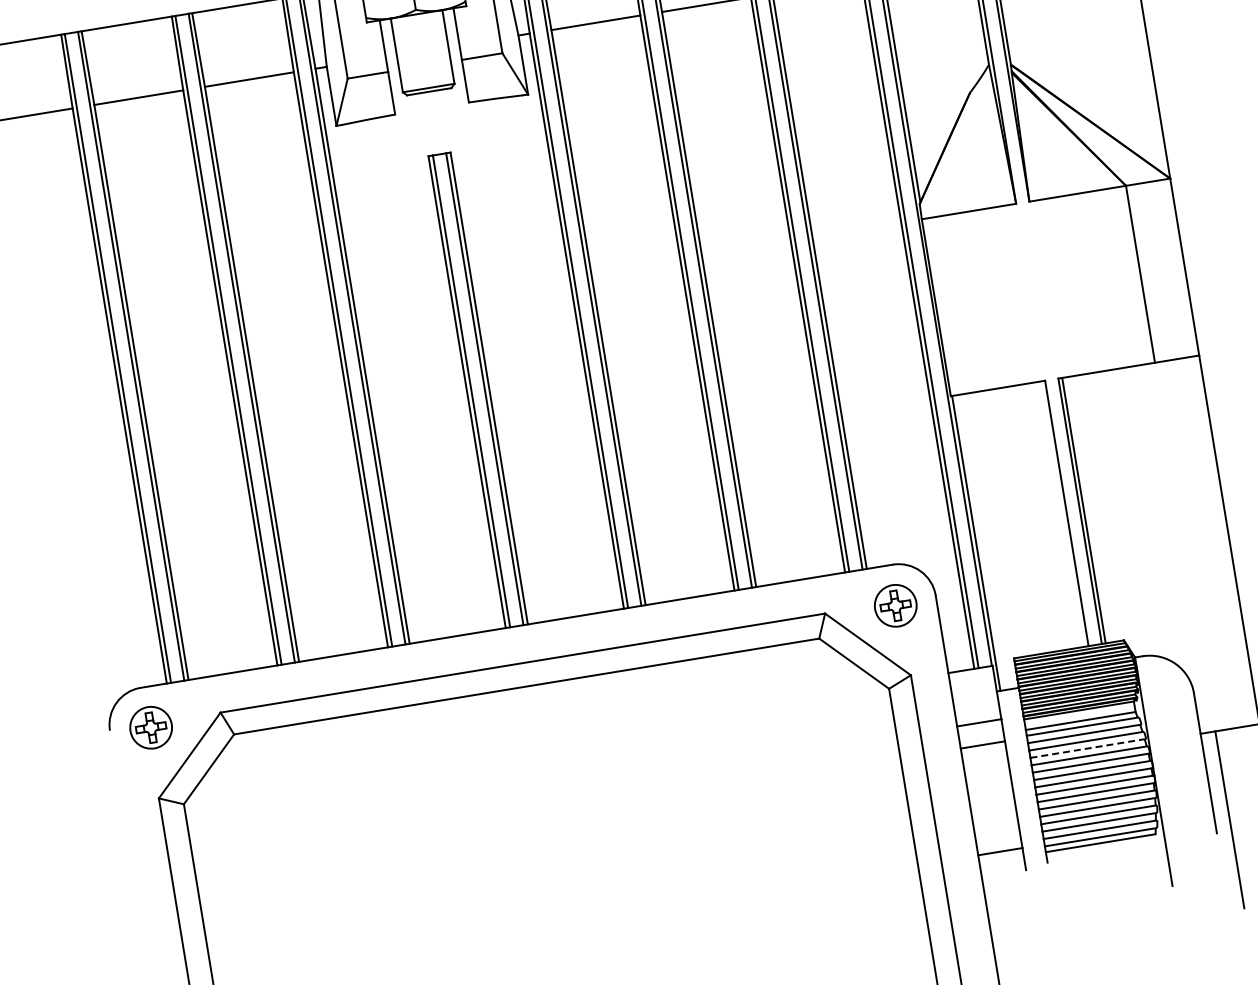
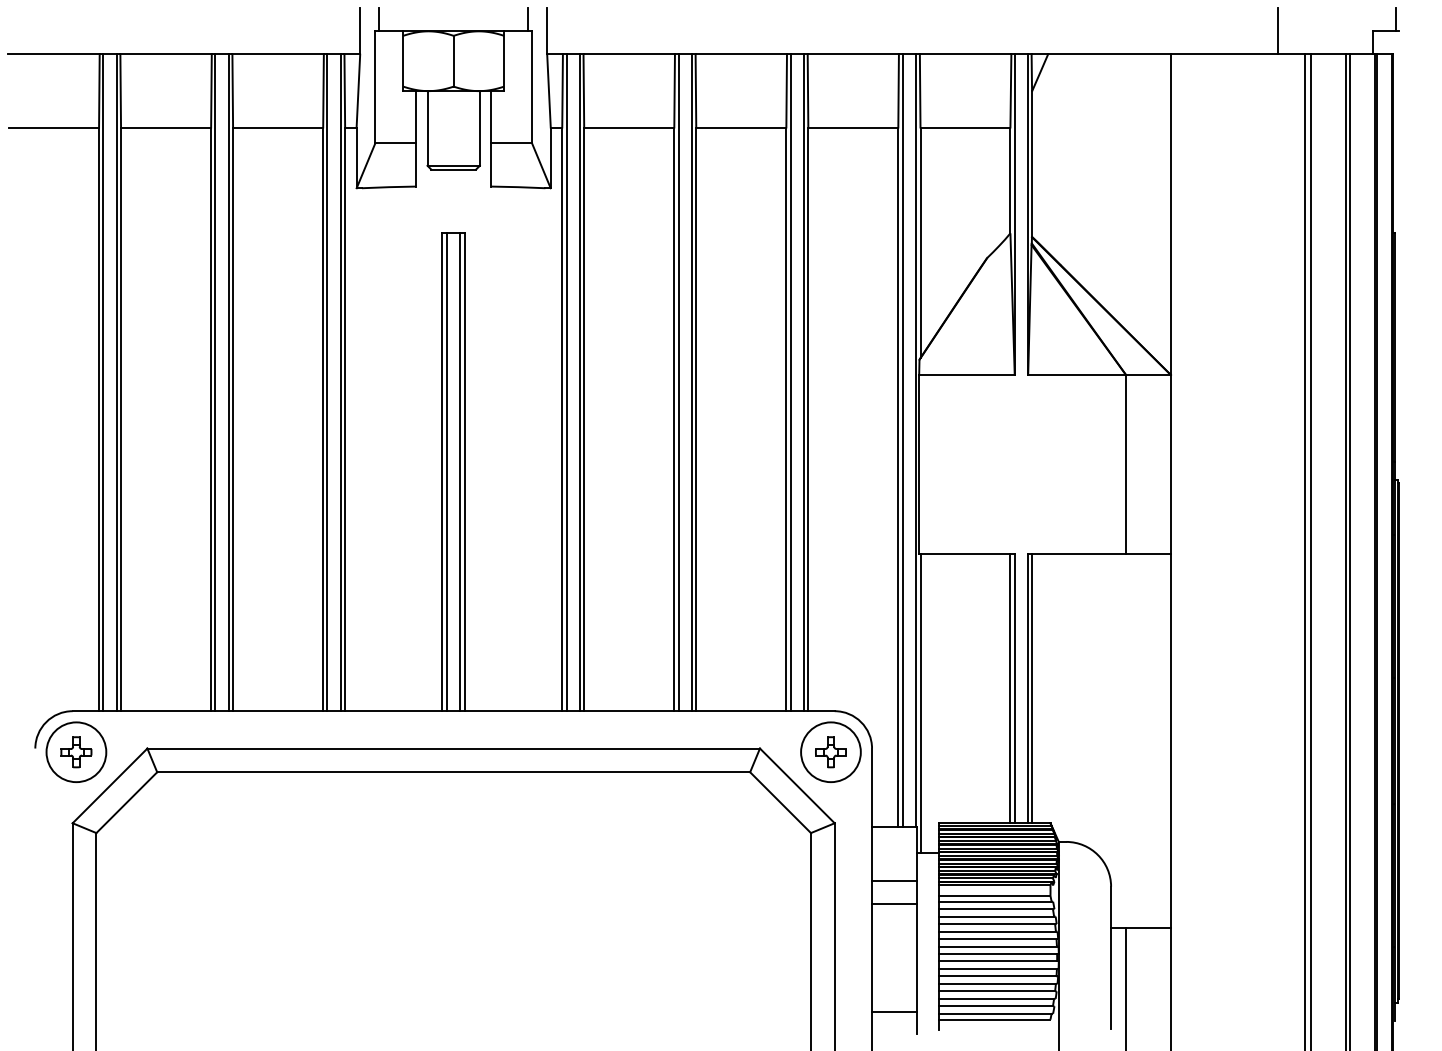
line: (1062, 513) -> (1010, 688), added
circle: (895, 606) -> (830, 752), size x1.43
circle: (151, 727) -> (76, 752), size x1.43
line: (1087, 748) -> (997, 924), dashed -> solid

